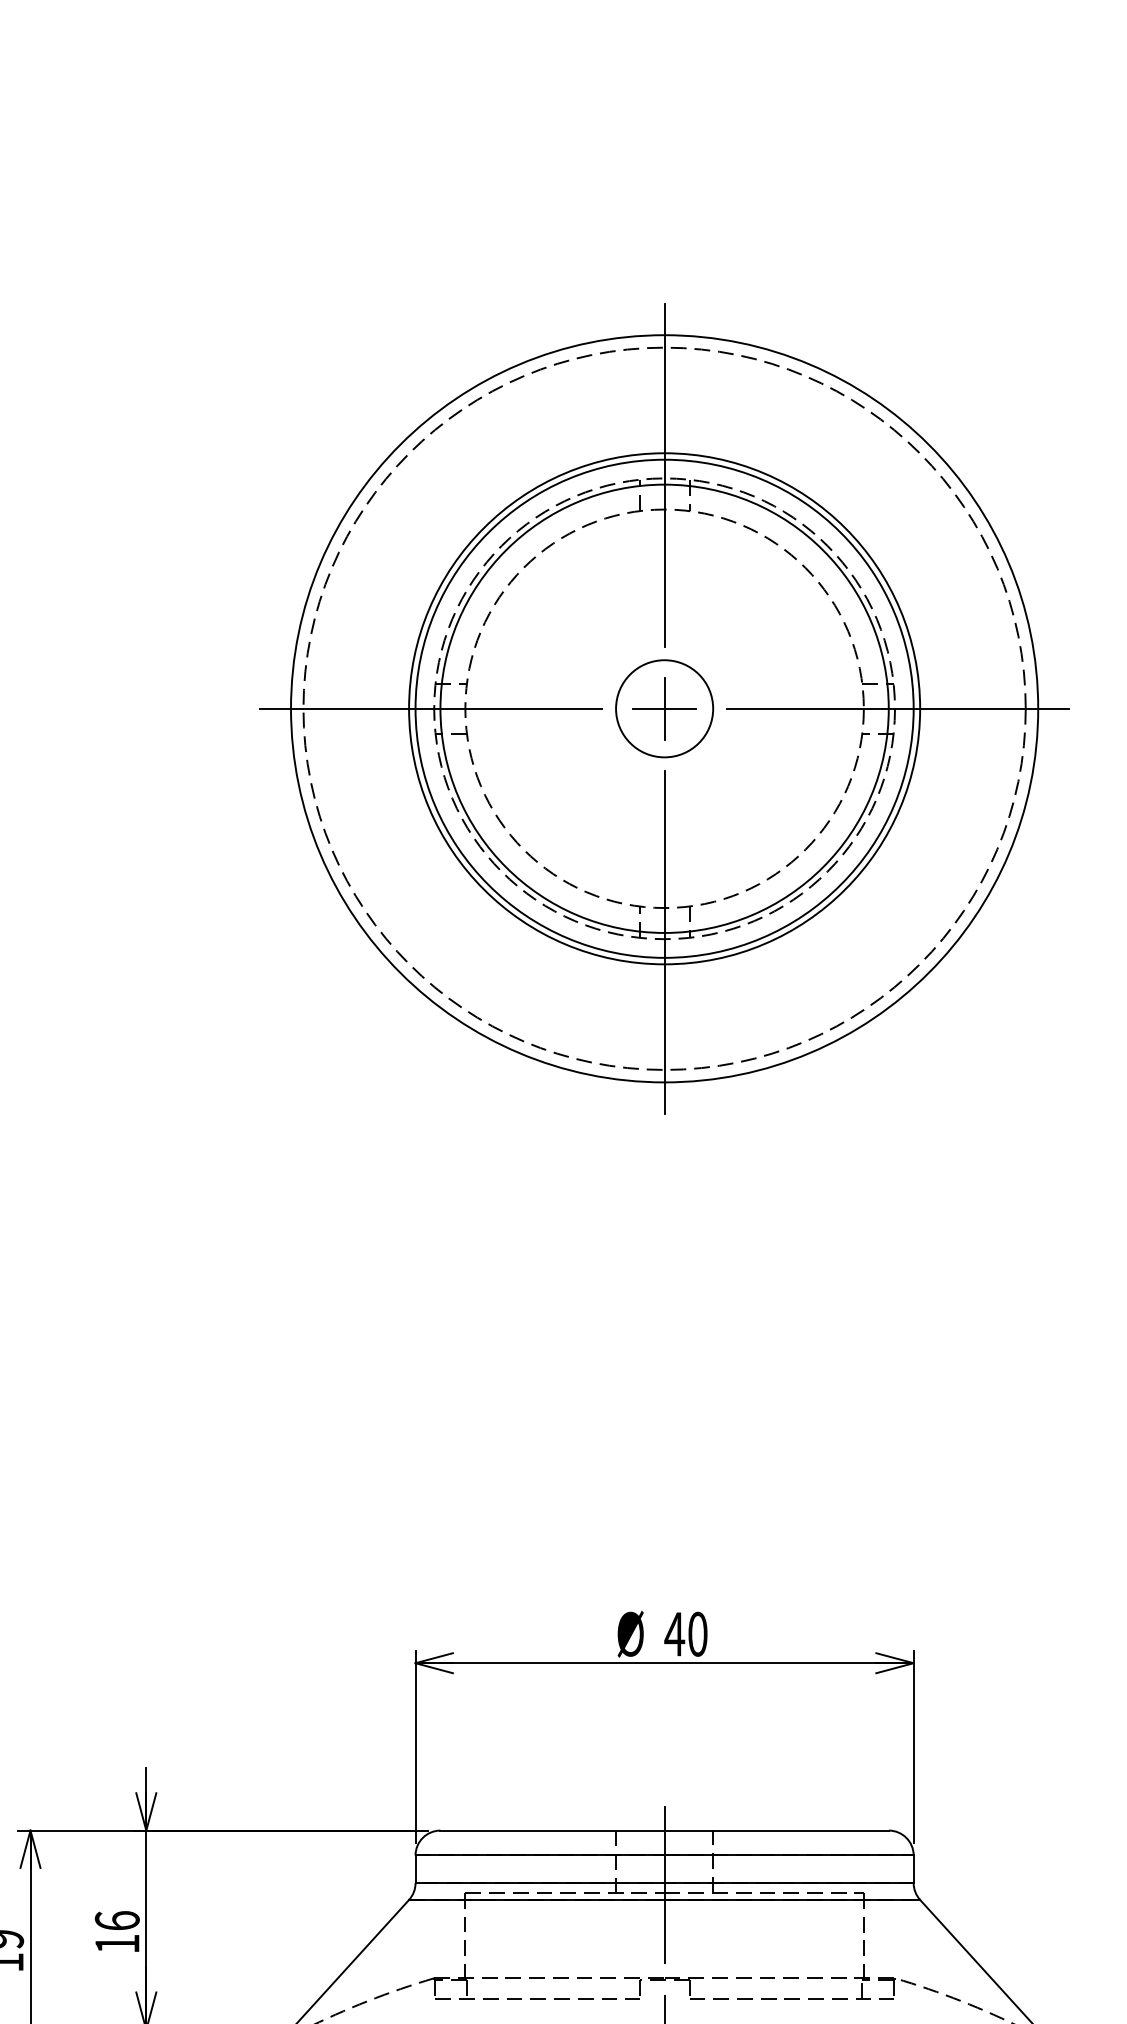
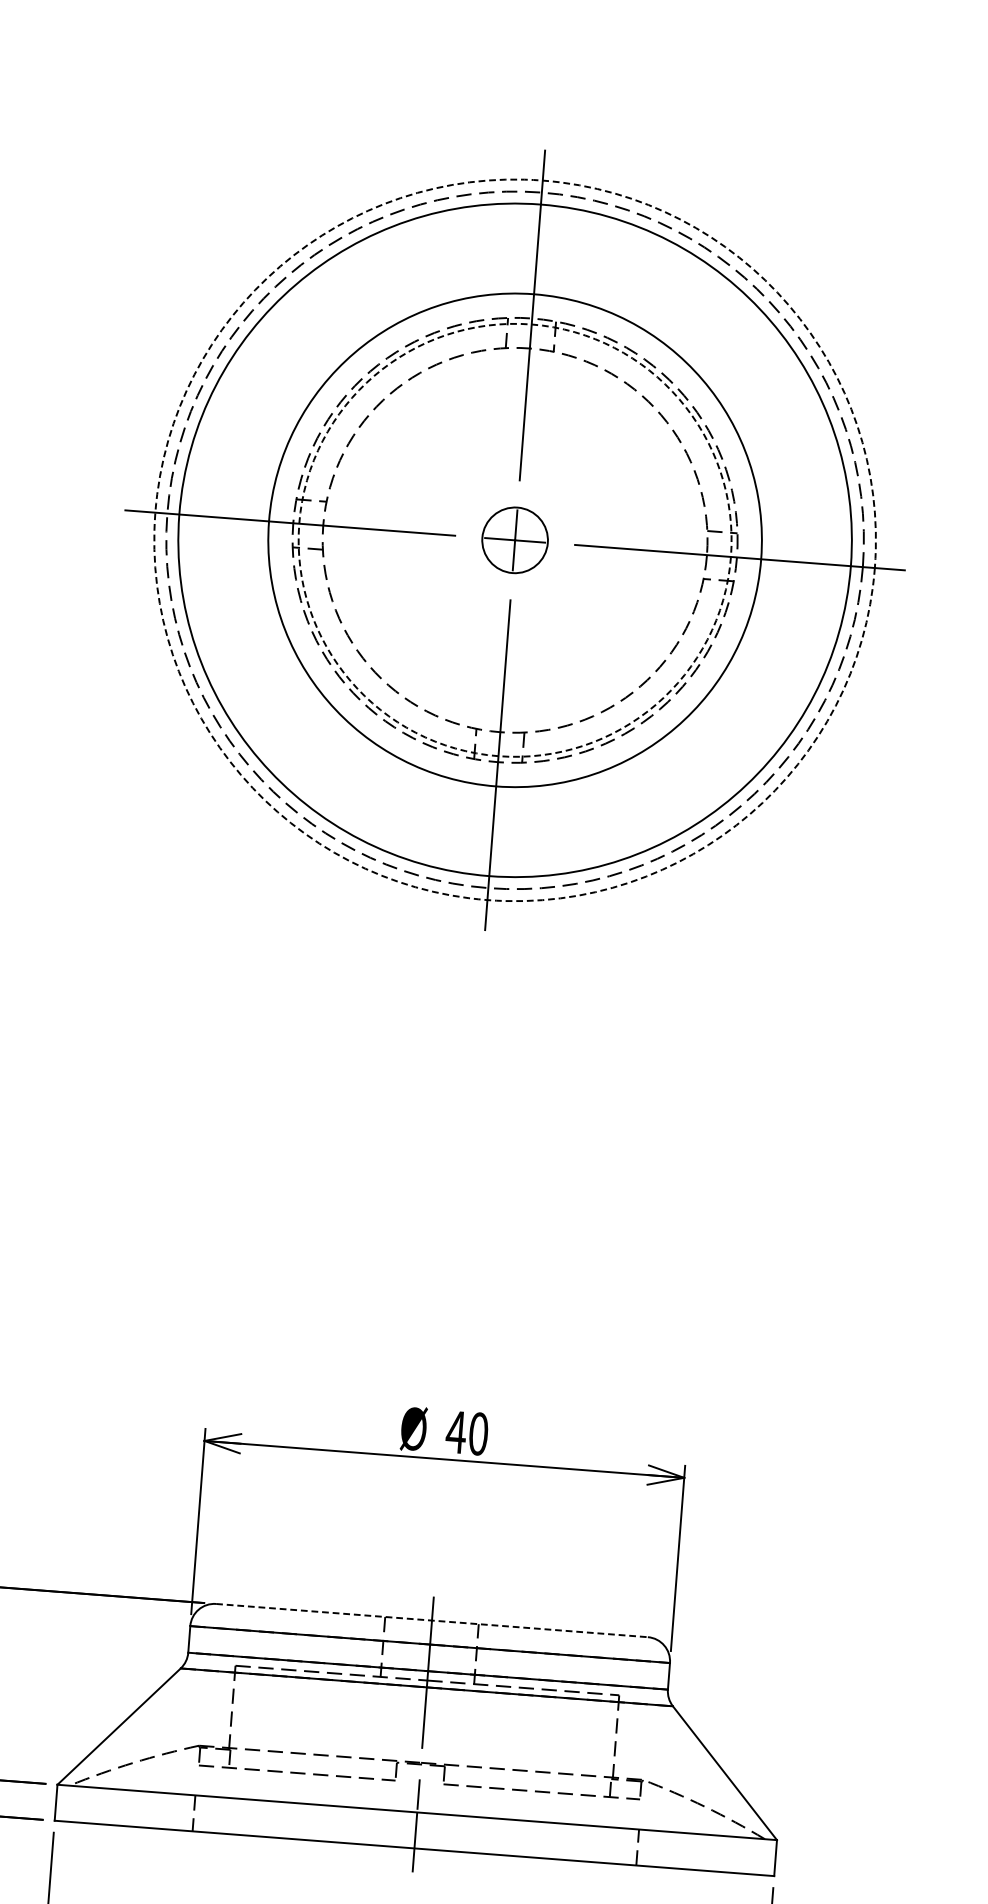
circle: (664, 708) -> (515, 540), size x0.7
circle: (664, 708) -> (515, 540), size x1.4
circle: (664, 708) -> (515, 540), solid -> dashed
circle: (664, 708) -> (515, 540), solid -> dashed
line: (665, 1830) -> (432, 1620), solid -> dashed

